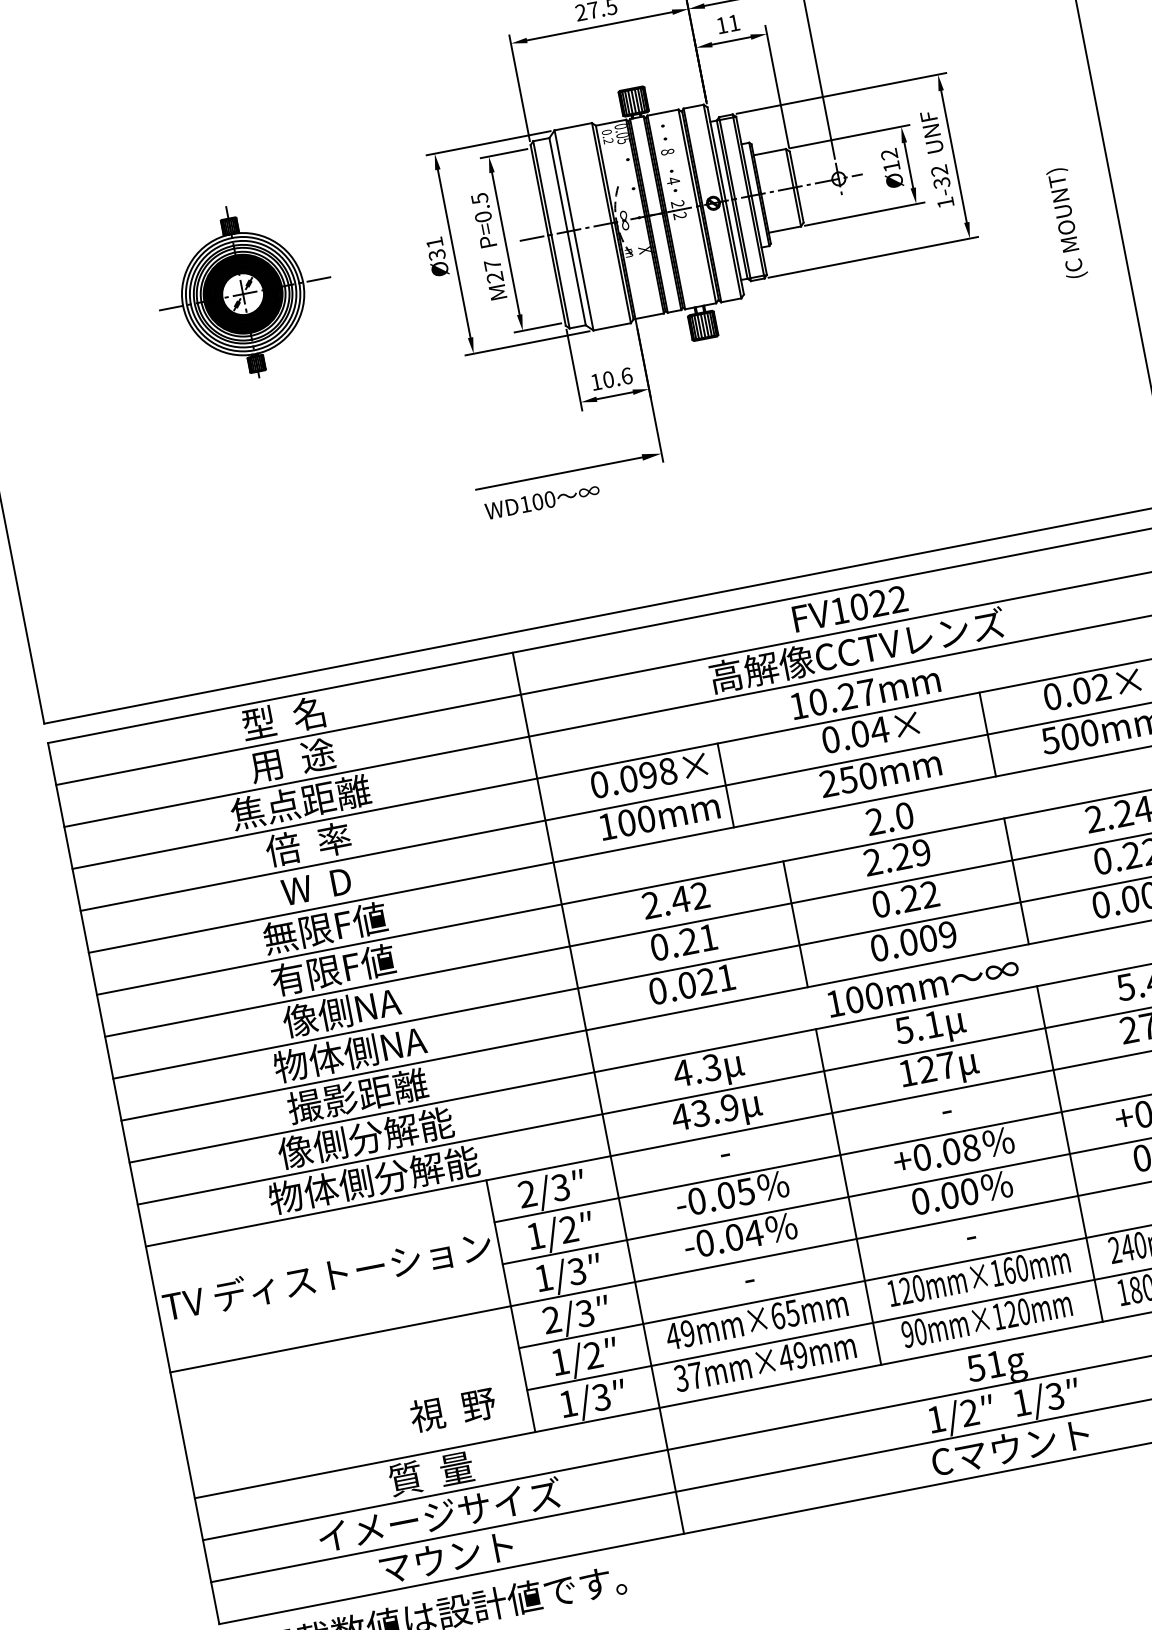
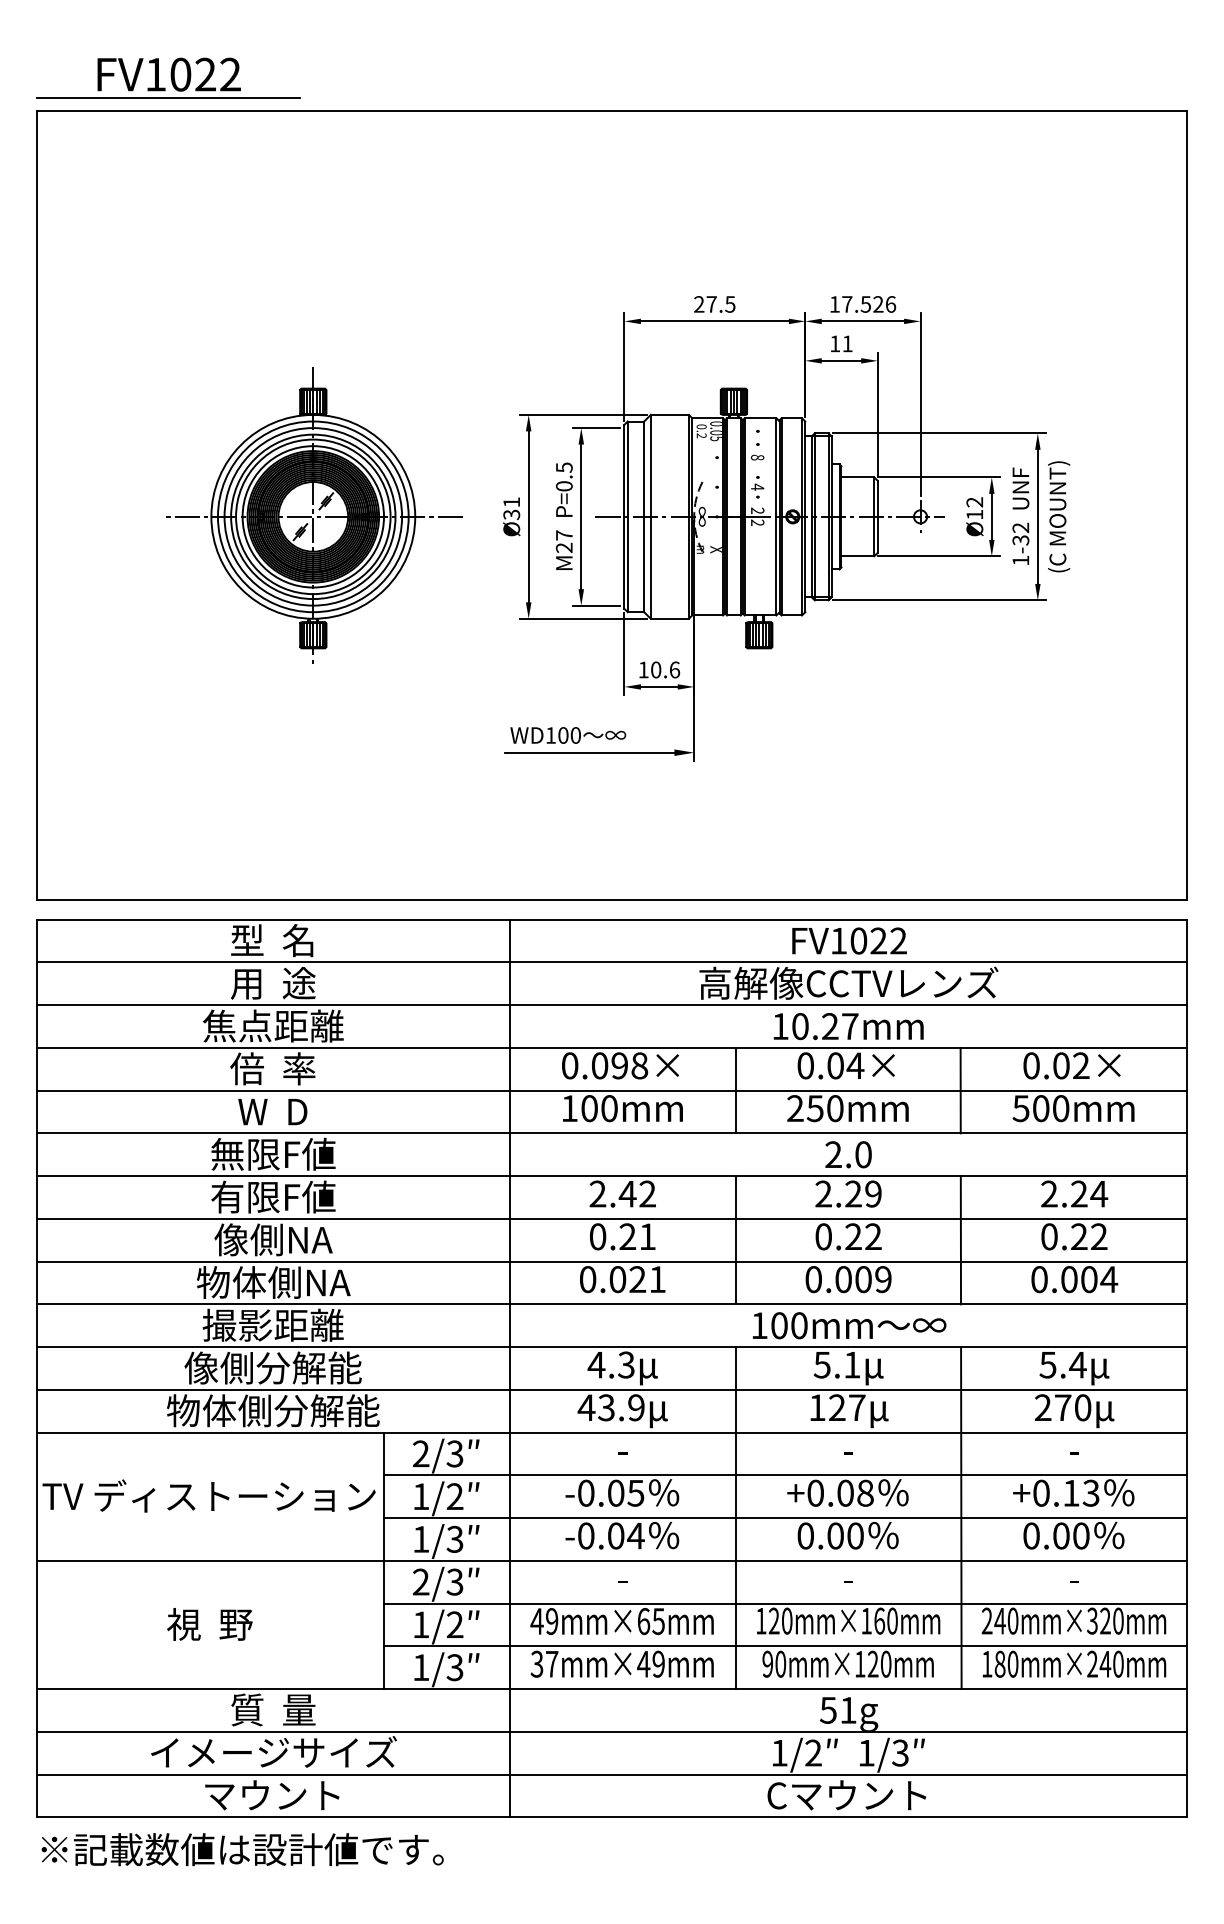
text: (1067, 222) -> (1059, 516), moved
part: (243, 293) -> (314, 515), size x1.67
text: (542, 501) -> (568, 735), moved
line: (725, 785) -> (735, 1090), moved
text: (452, 1409) -> (209, 1624), moved

